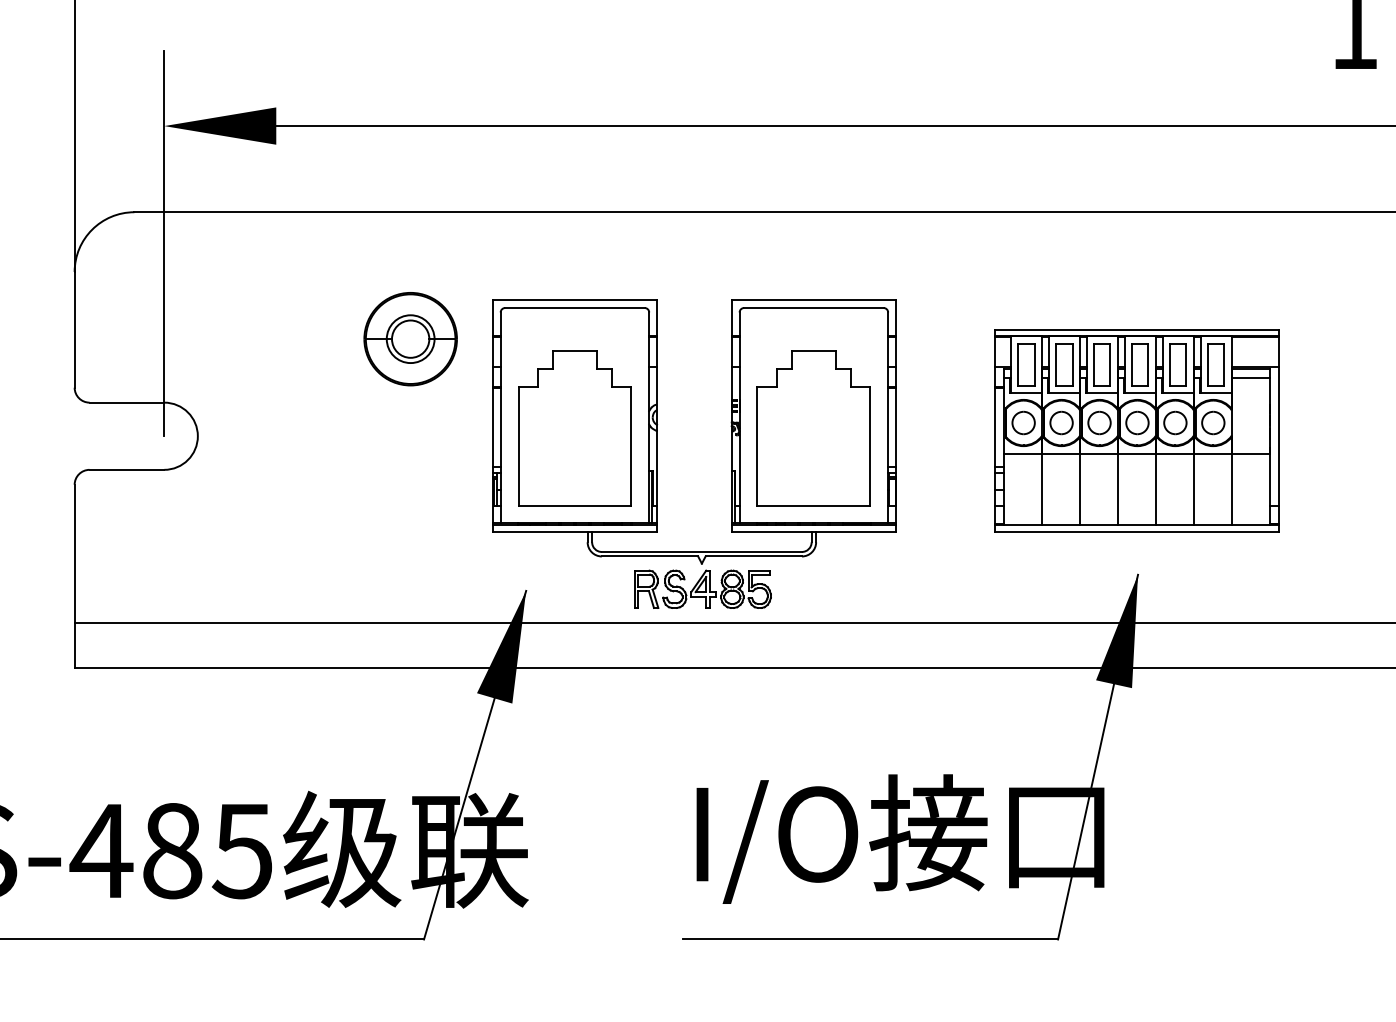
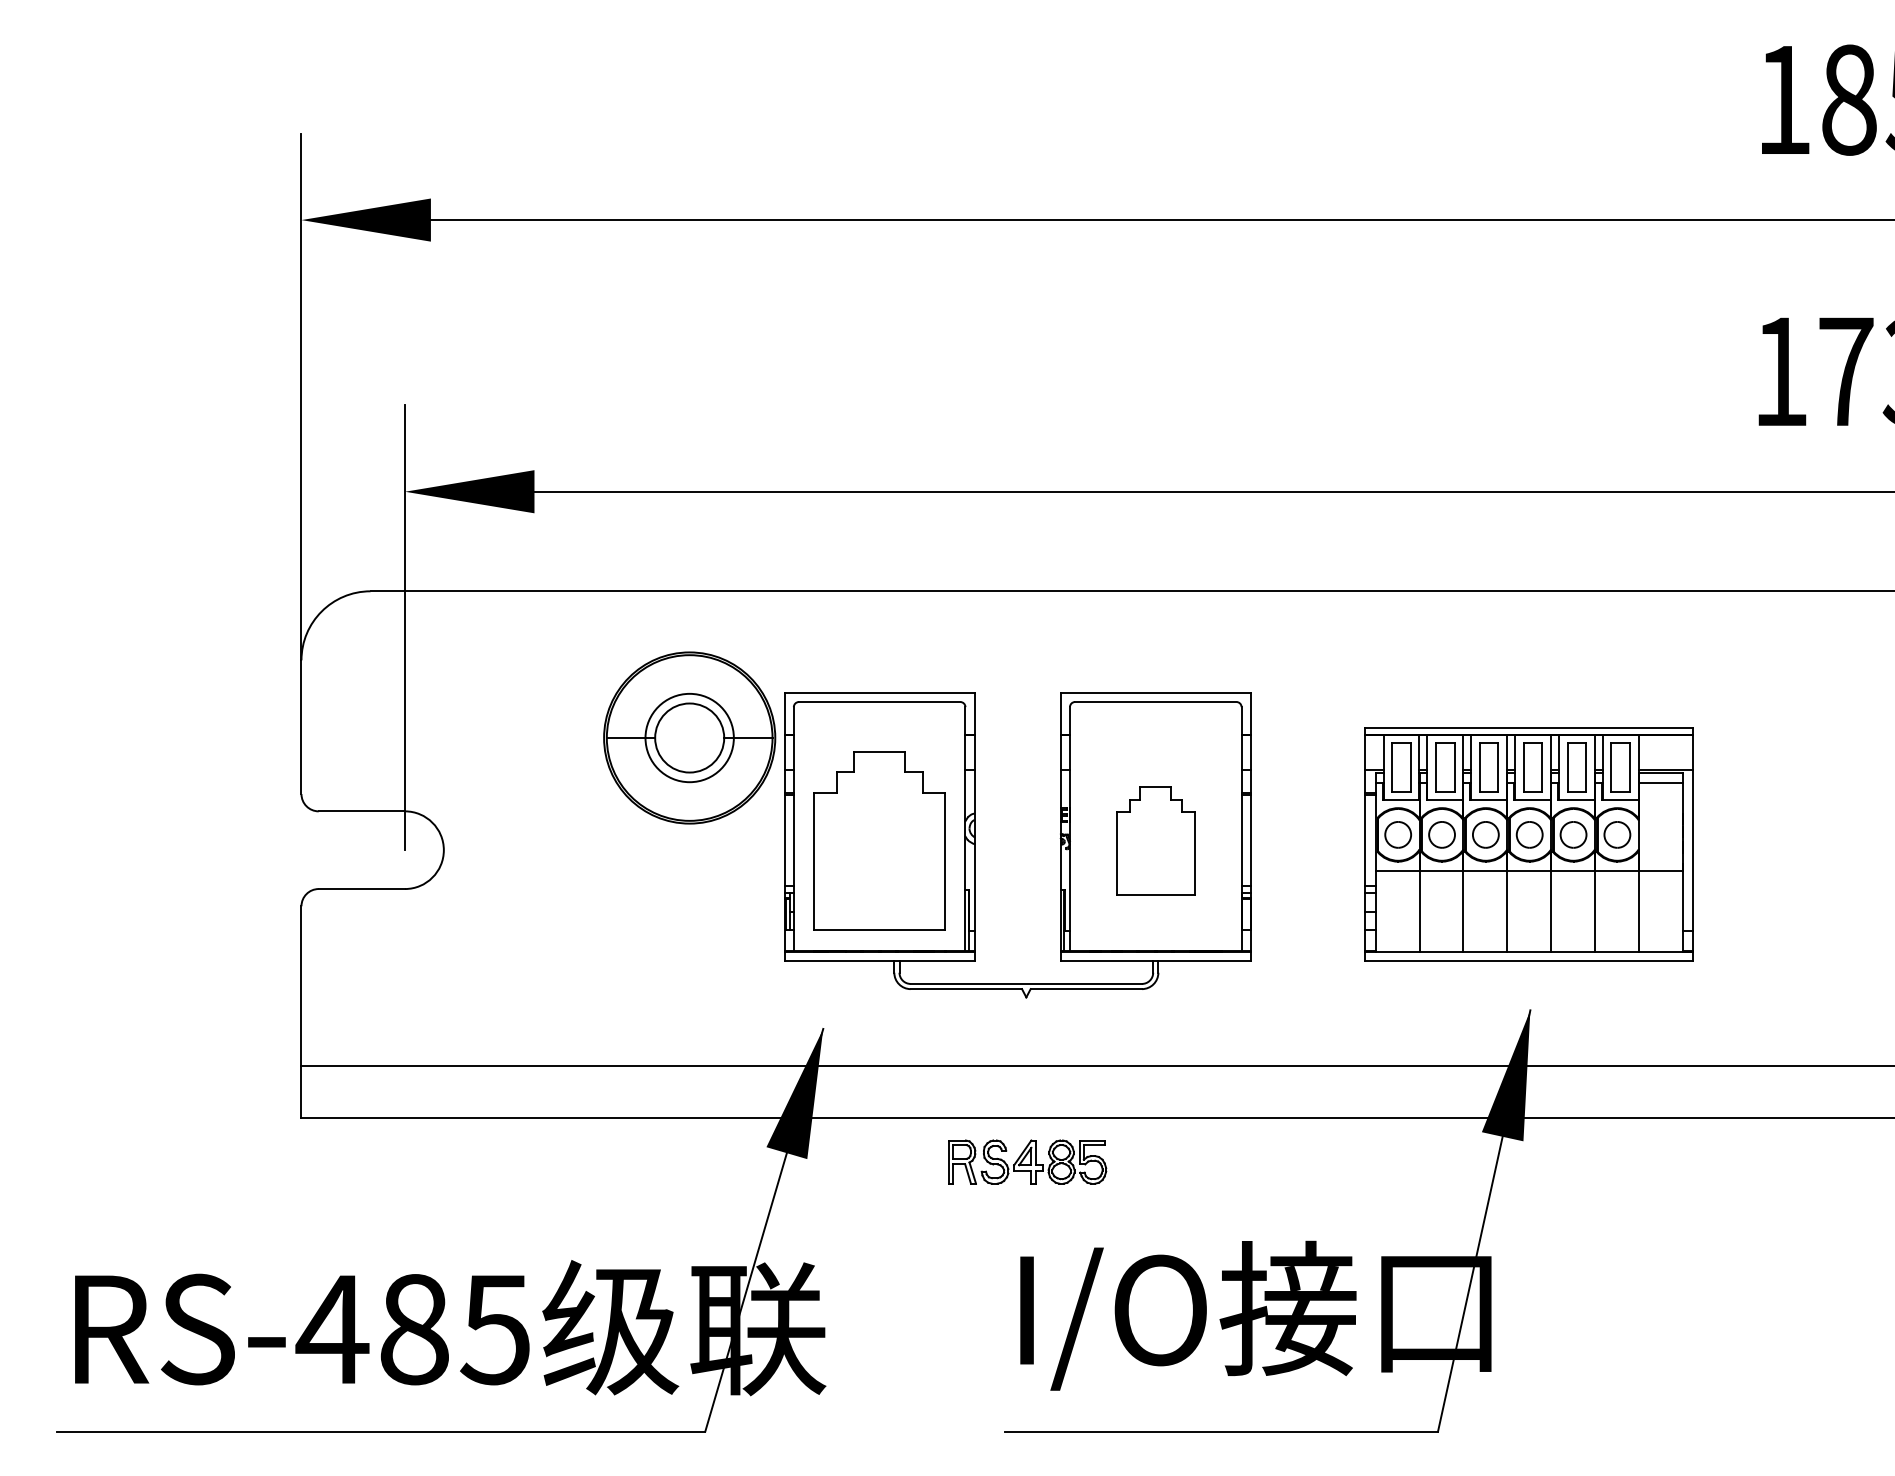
part: (410, 338) -> (689, 737), size x1.6
part: (813, 427) -> (1155, 840), size x0.6
part: (702, 588) -> (1027, 1161), moved

